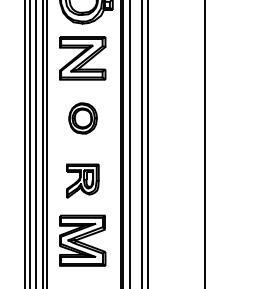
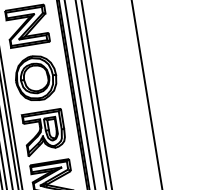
part: (82, 118) -> (35, 78), size x1.67
part: (82, 180) -> (44, 131), size x1.43

